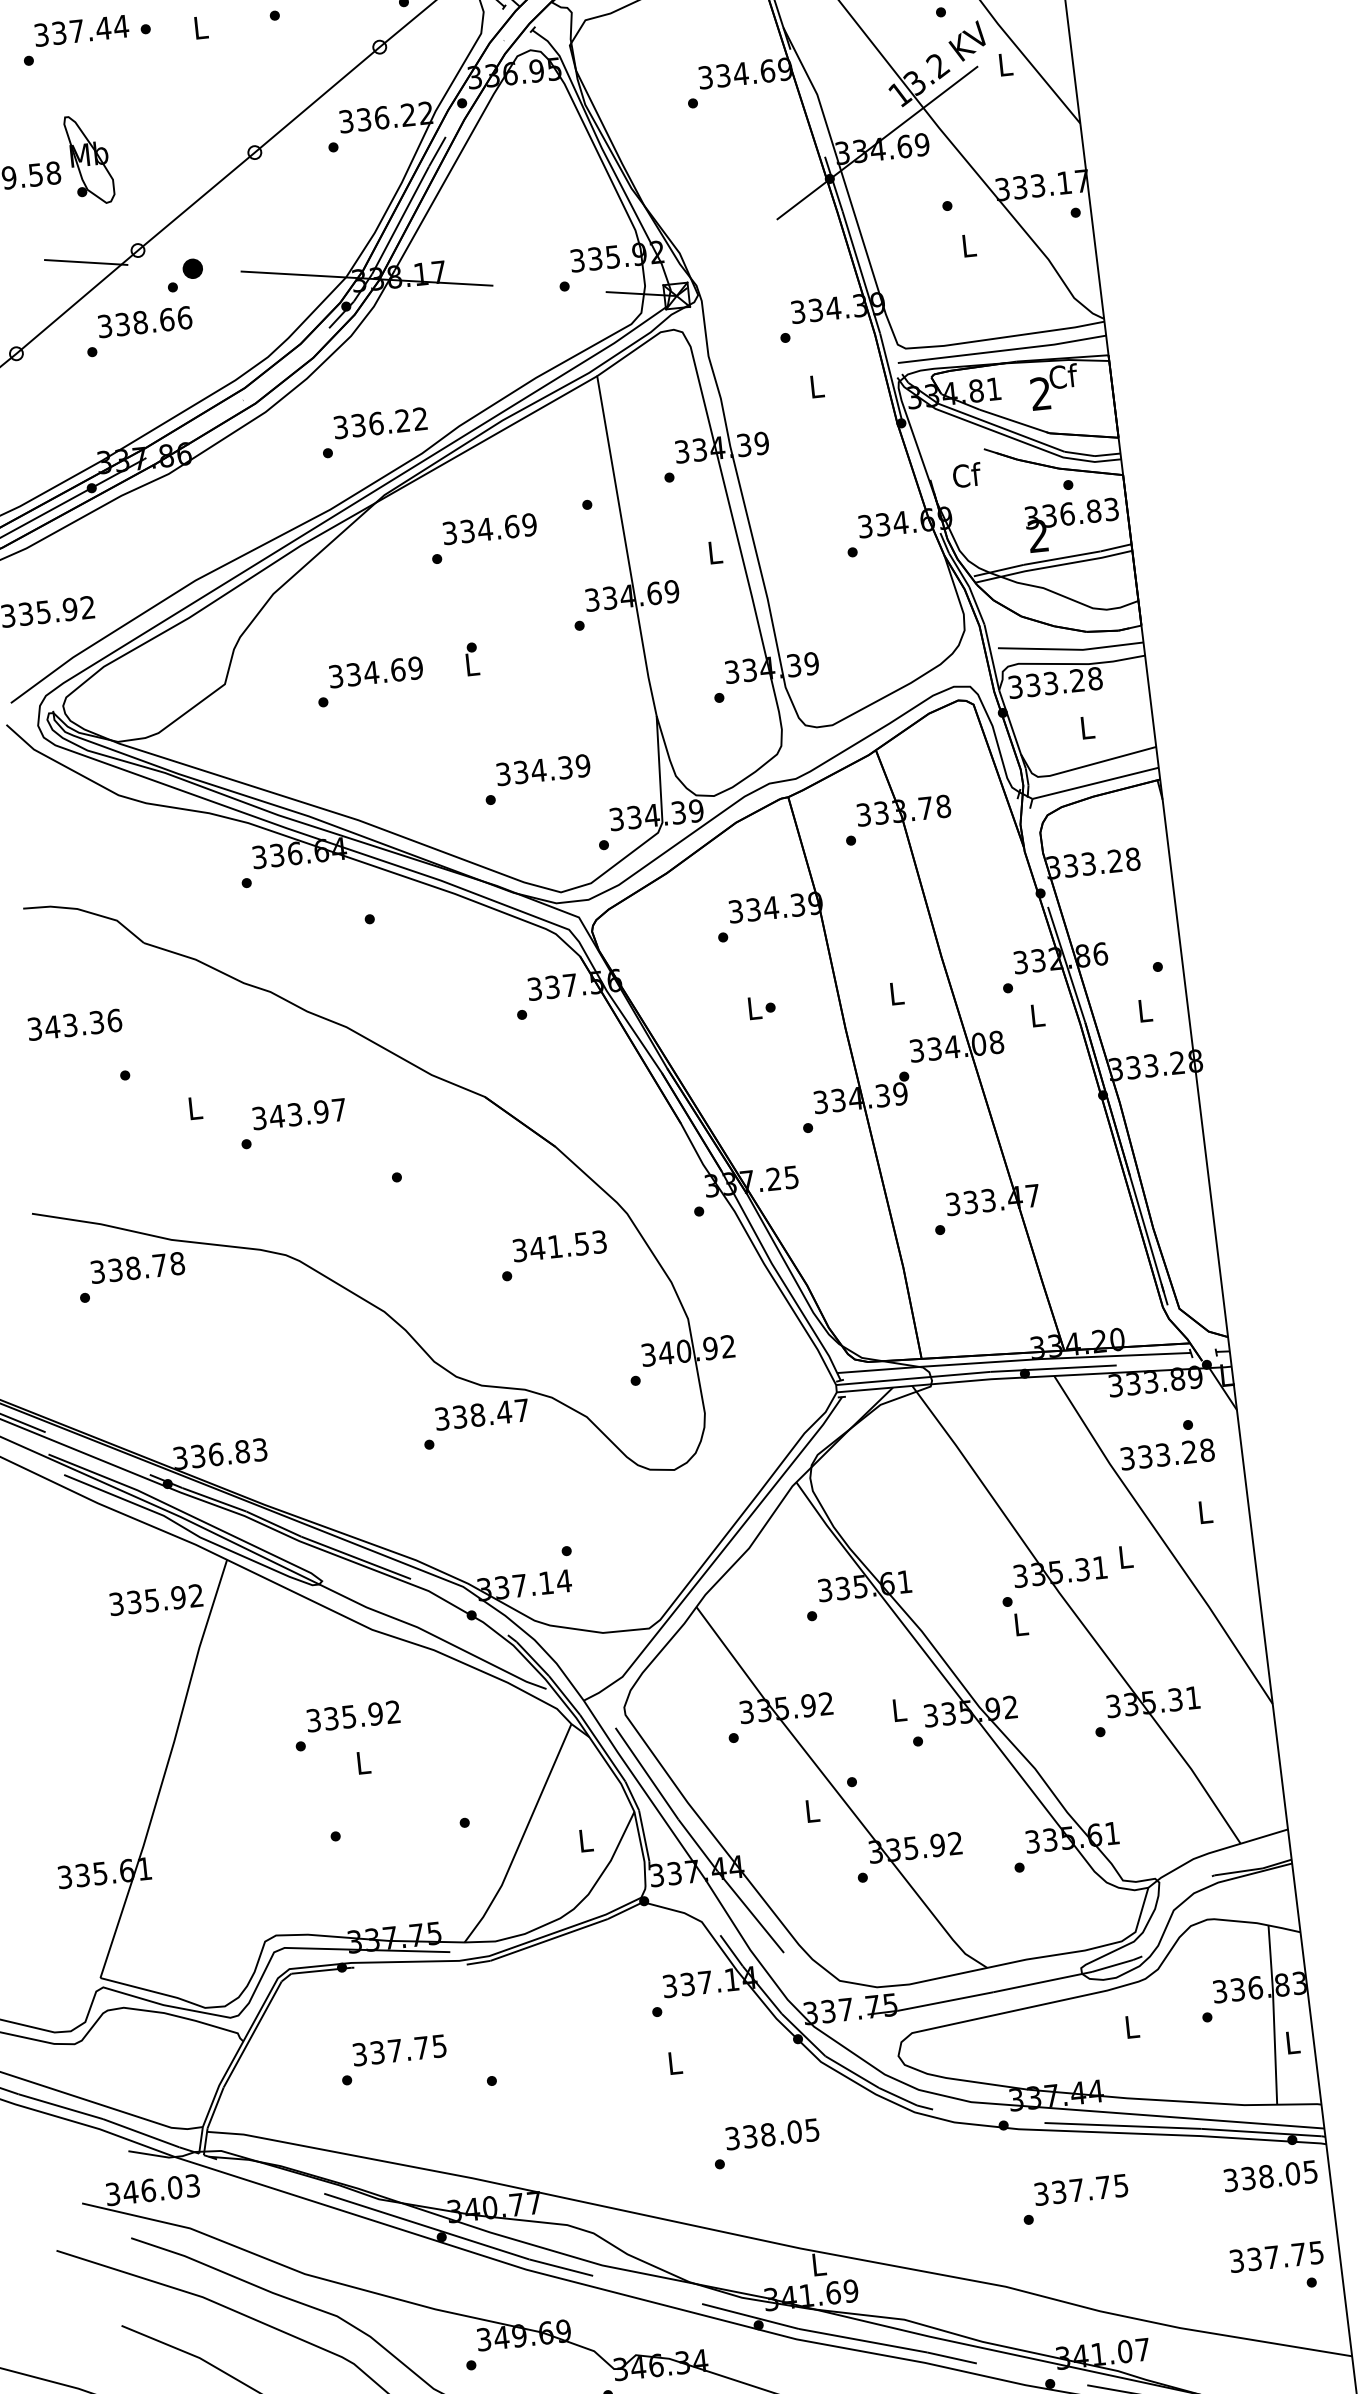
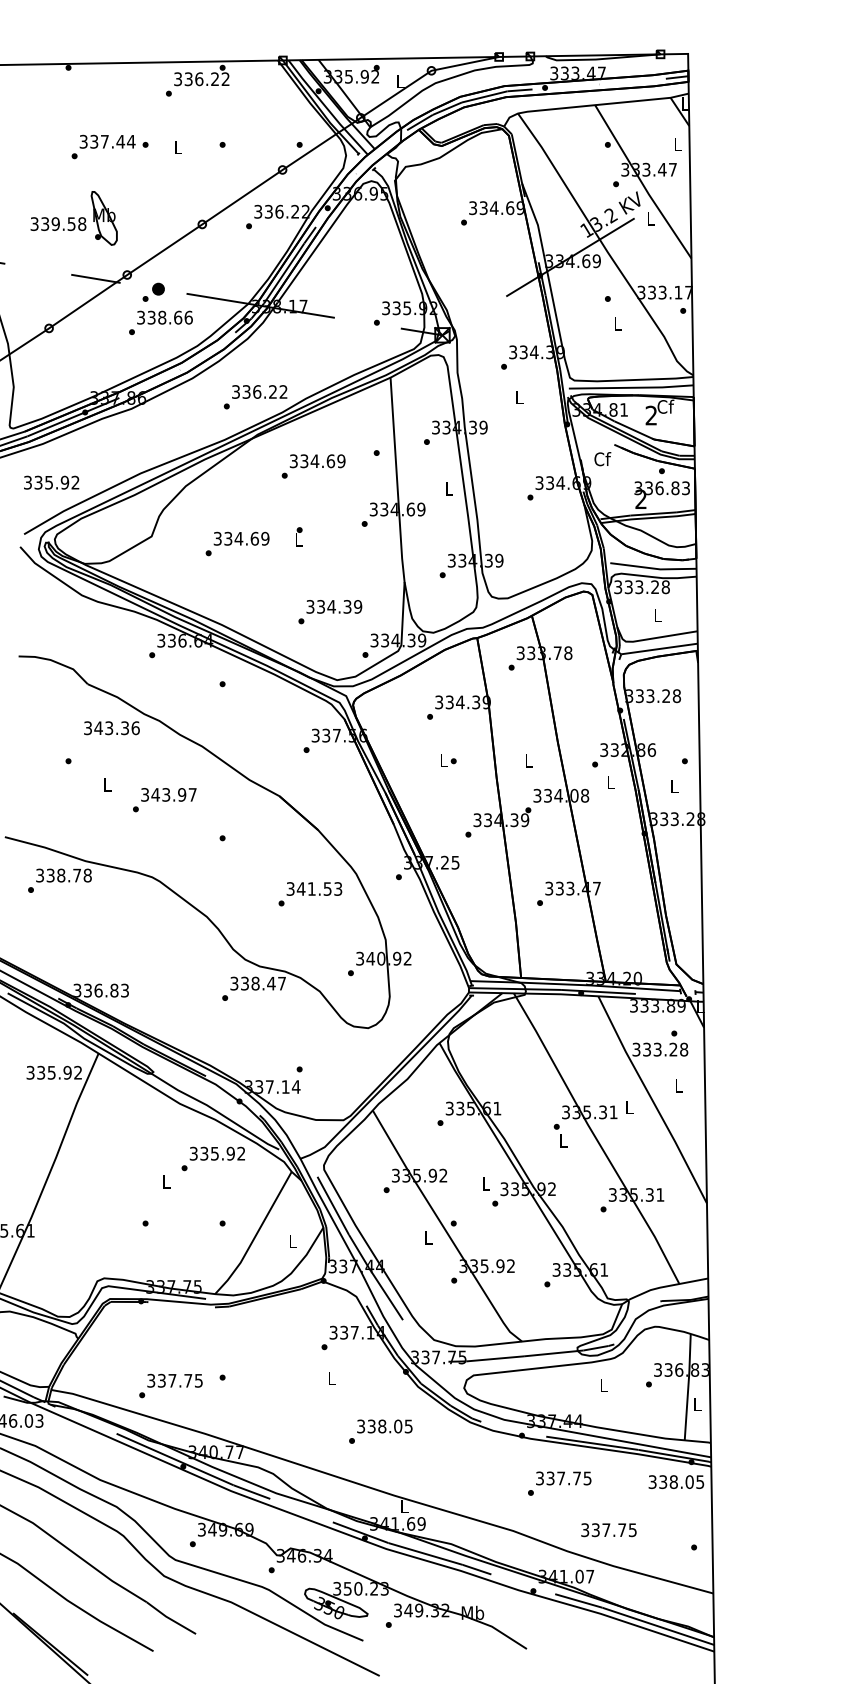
text: (138, 330) -> (160, 322), moved
text: (74, 1025) -> (111, 728), moved
text: (345, 1725) -> (212, 1158), moved
text: (392, 2059) -> (170, 1385), moved
text: (1275, 2257) -> (608, 1530), moved

